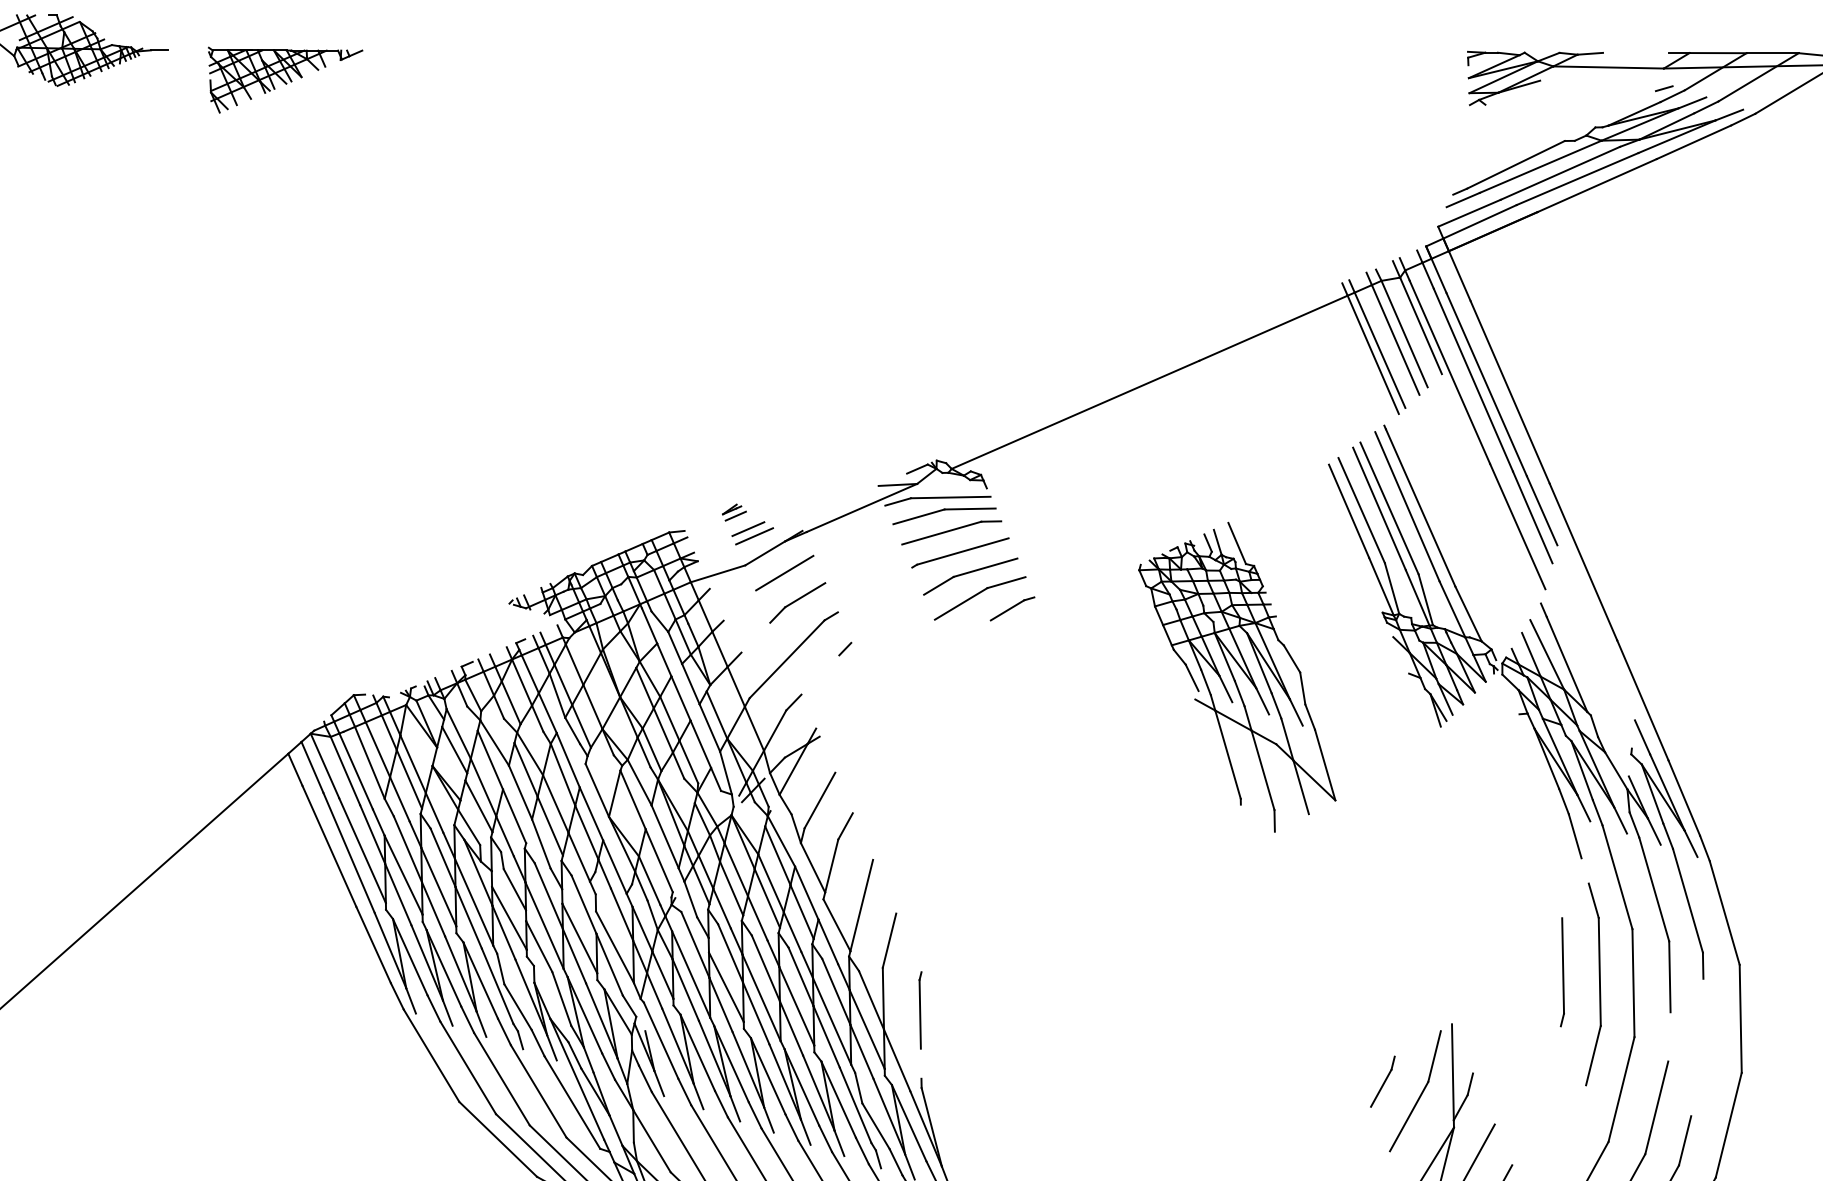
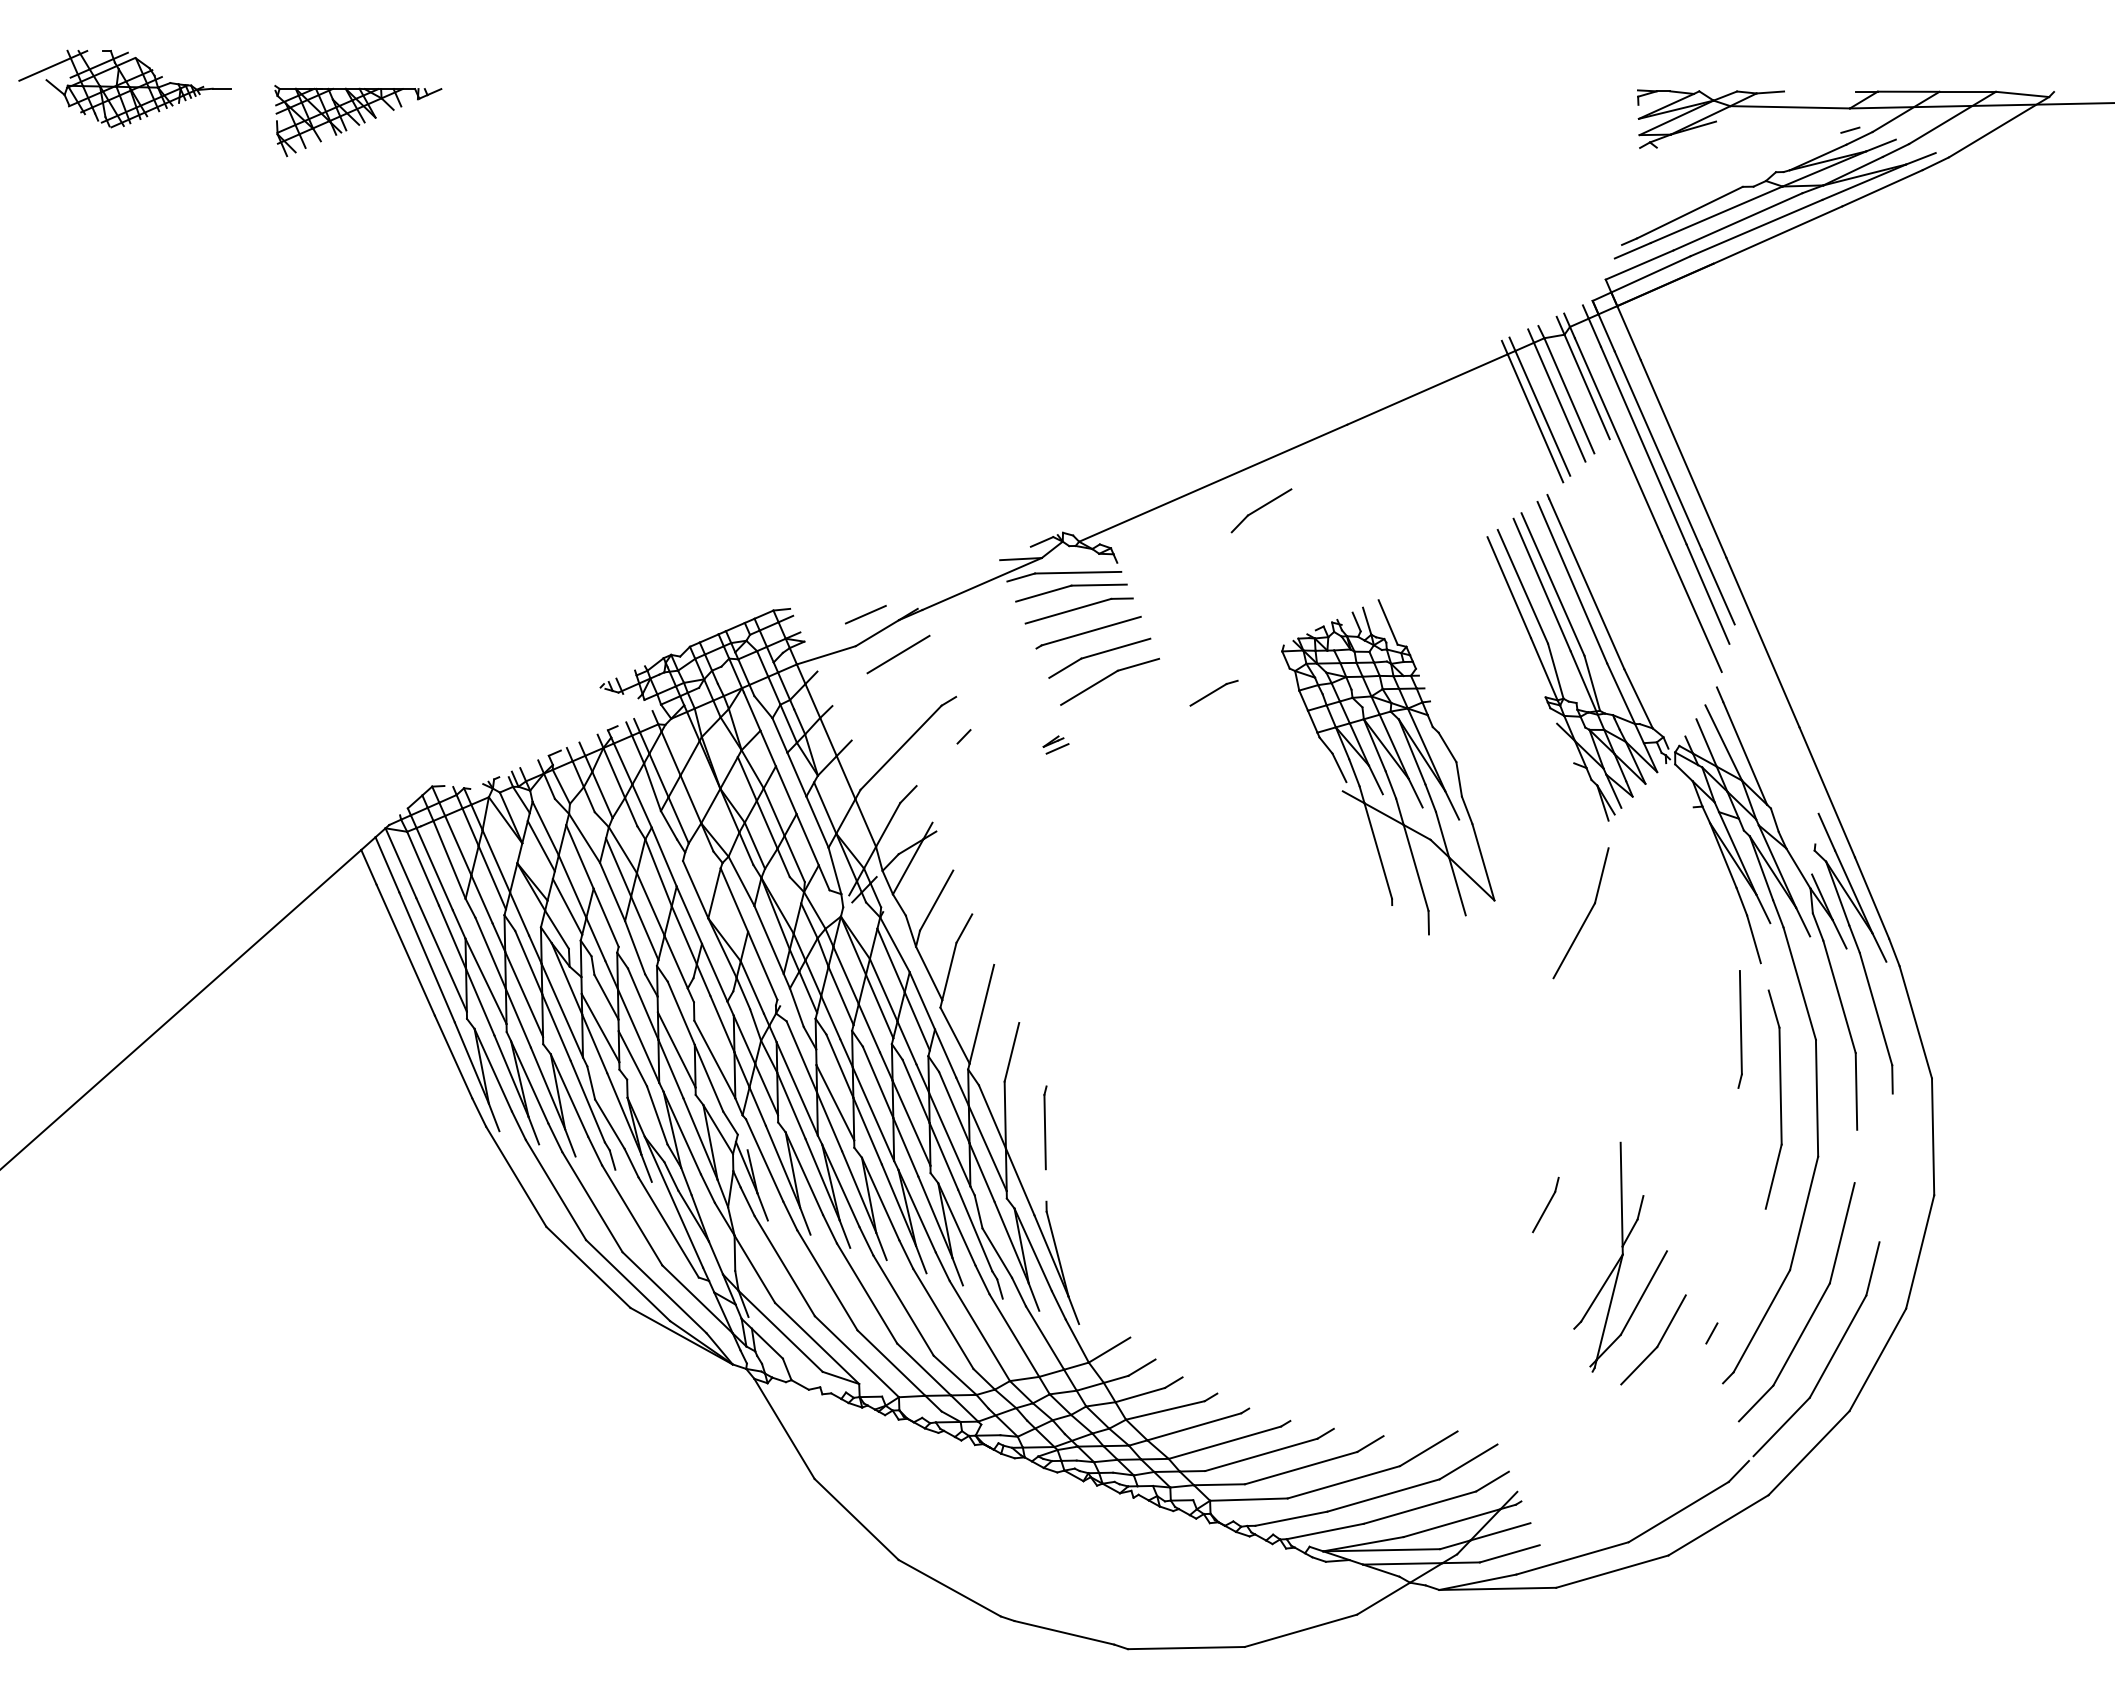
part: (733, 512) -> (1055, 744), moved
line: (747, 528) -> (858, 606), removed
part: (797, 602) -> (1261, 510), moved
part: (1012, 608) -> (1213, 692), moved
part: (1561, 972) -> (1739, 1029), moved
part: (1420, 1094) -> (1586, 916), moved

